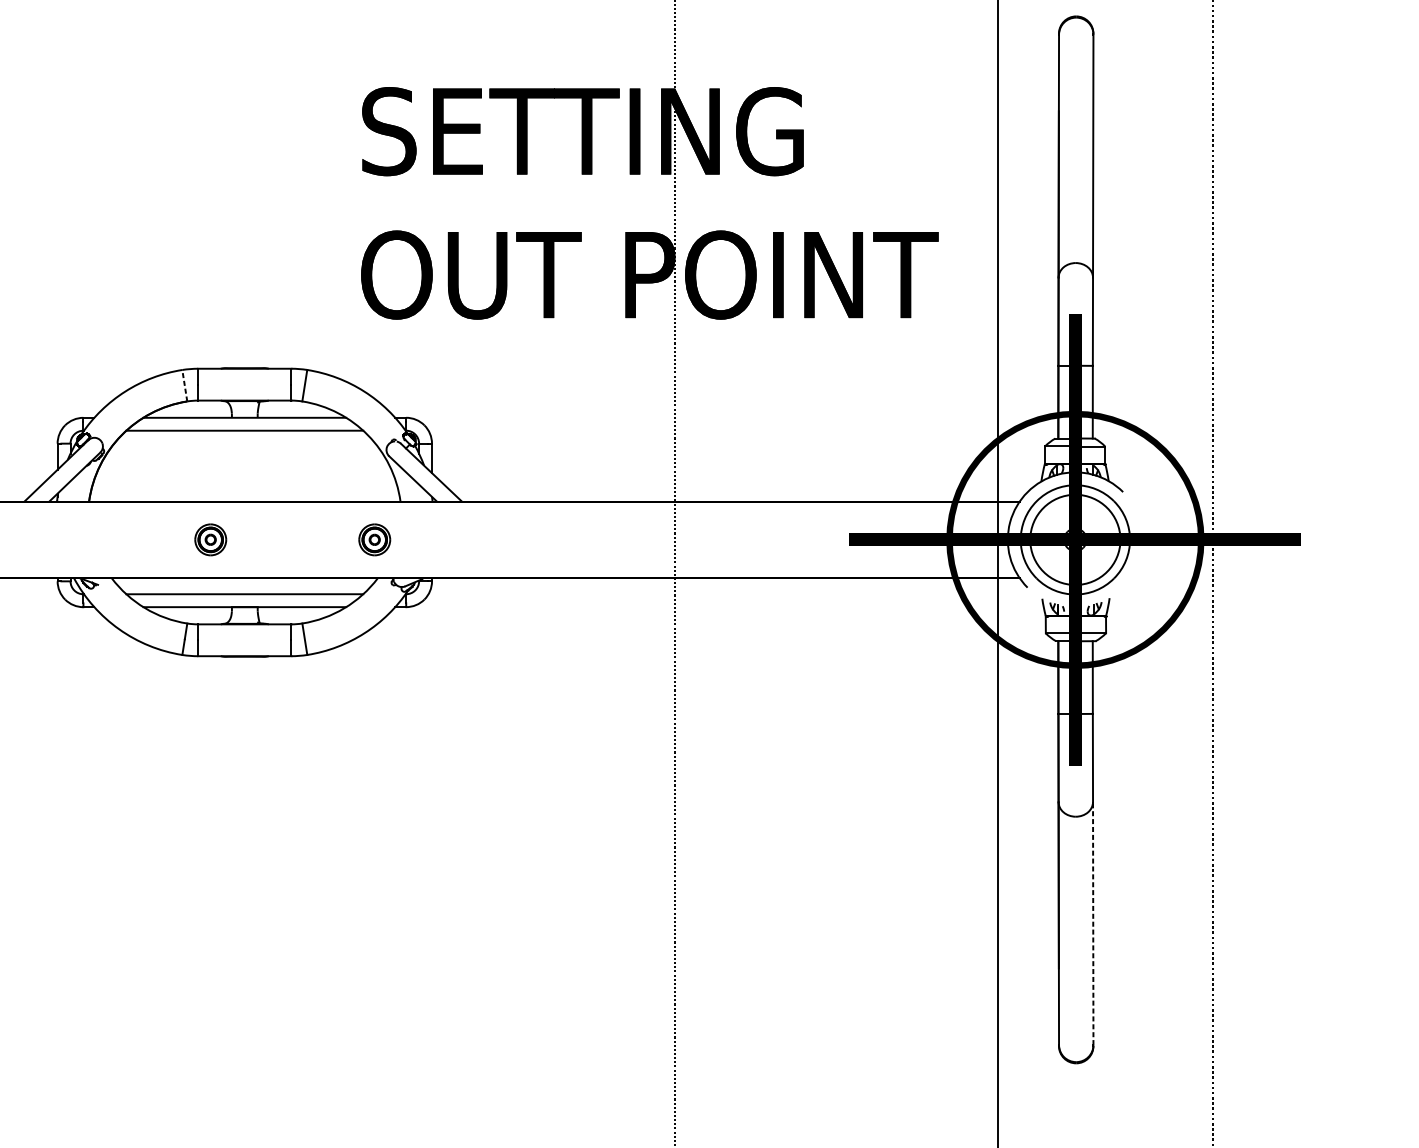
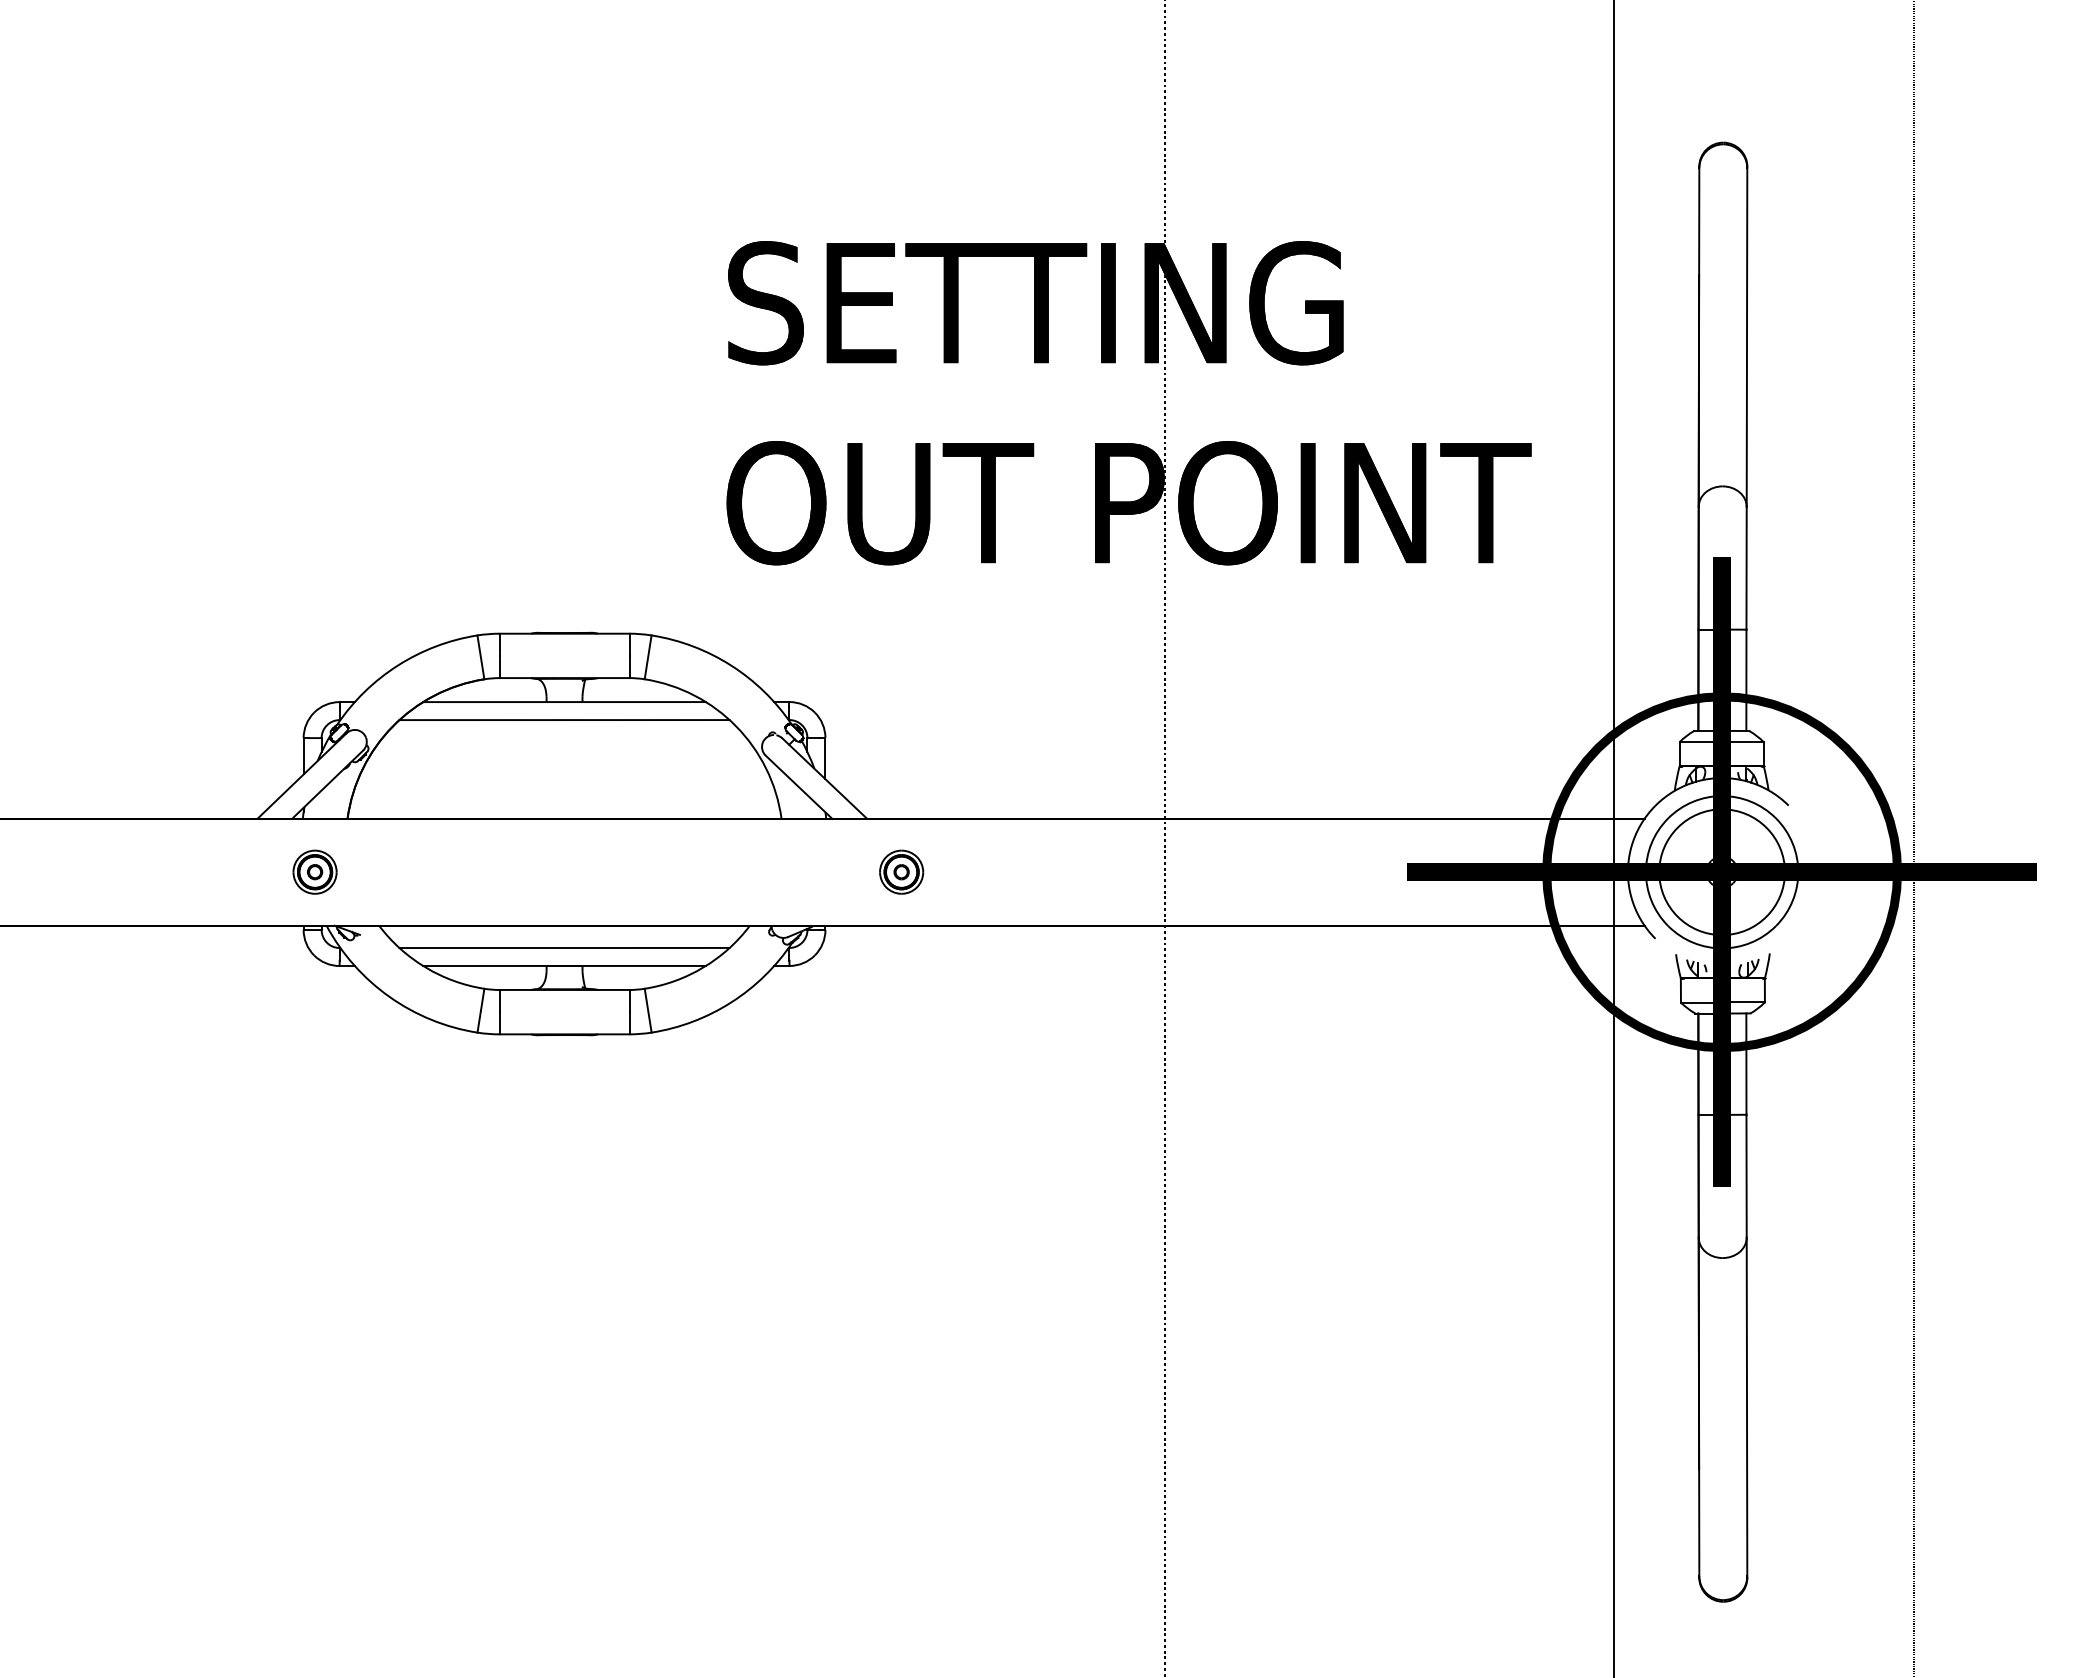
line: (184, 385) -> (480, 656), dashed -> solid
part: (210, 539) -> (314, 871), moved
part: (374, 539) -> (901, 871), moved
line: (1093, 923) -> (1747, 1406), dashed -> solid

